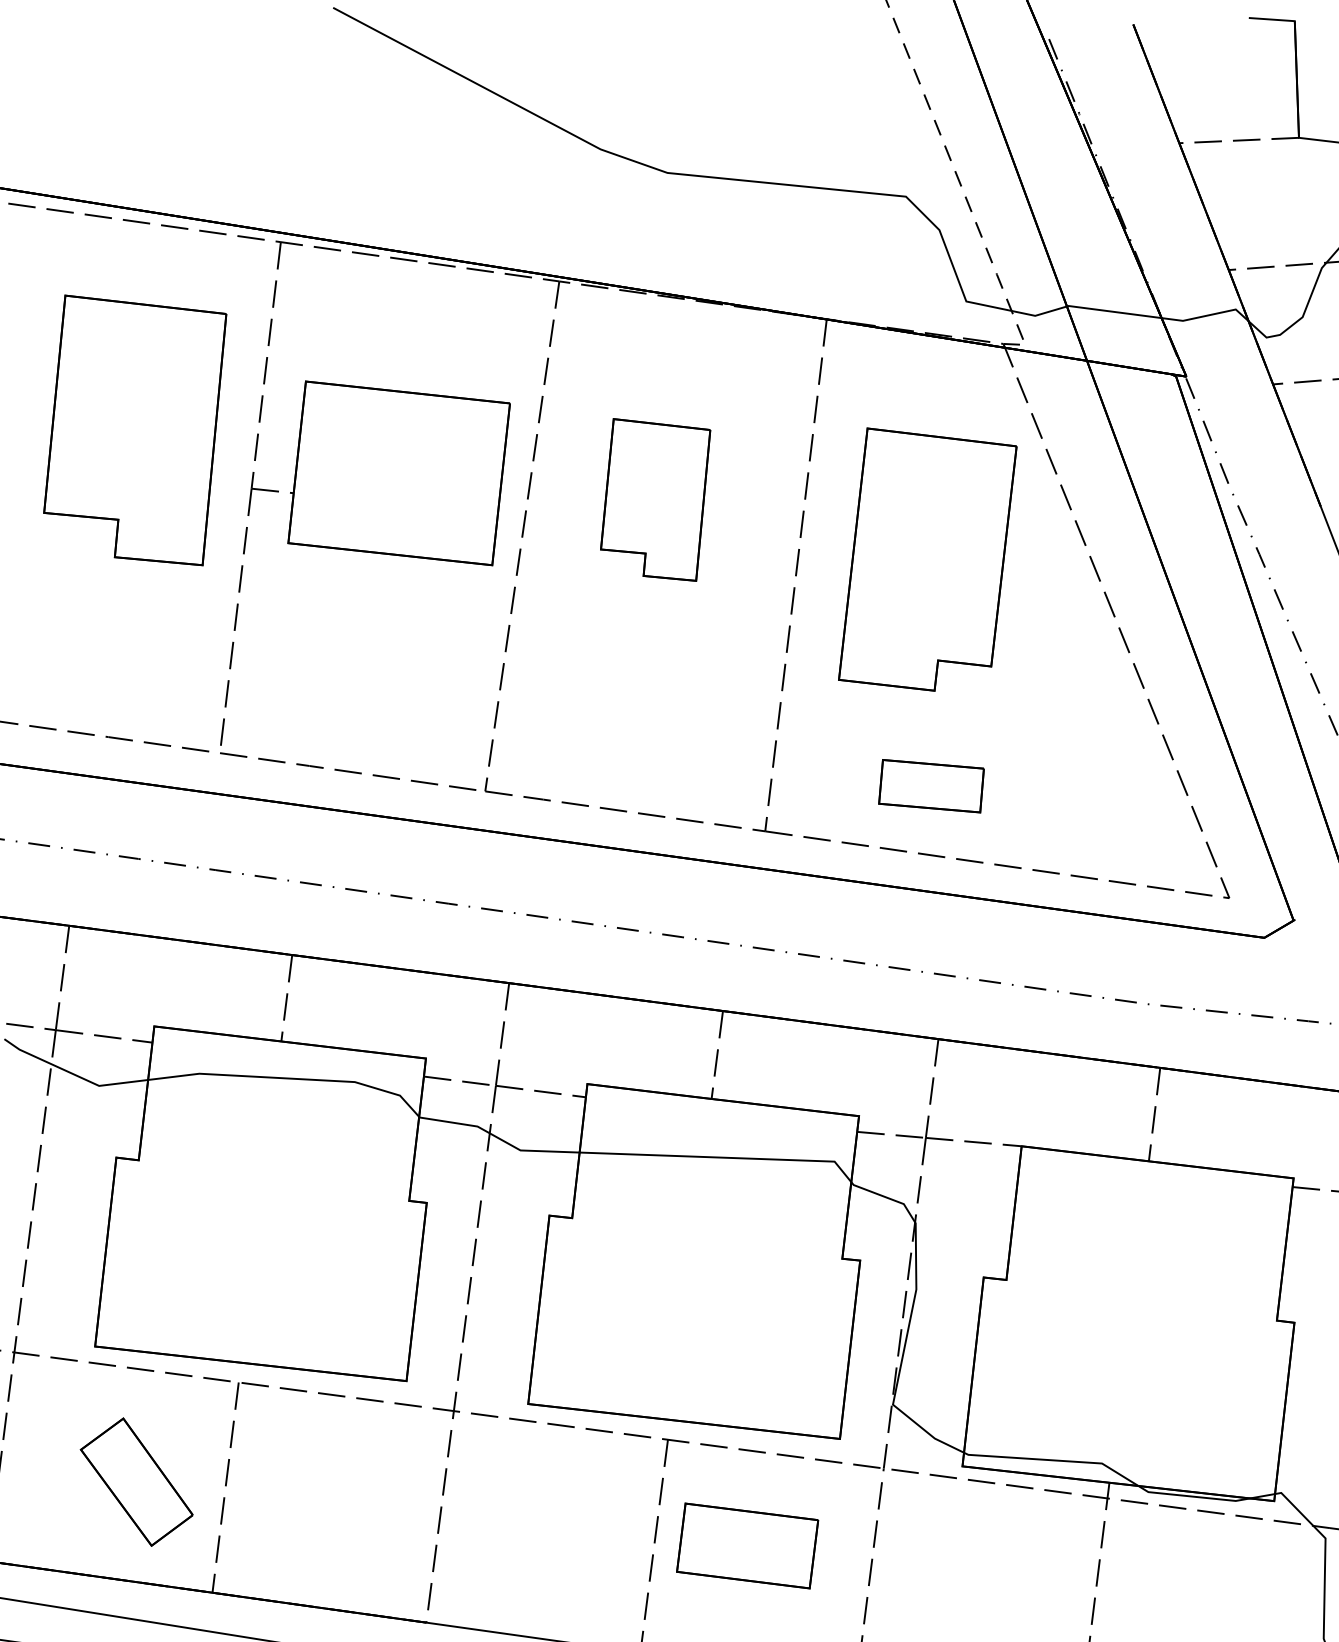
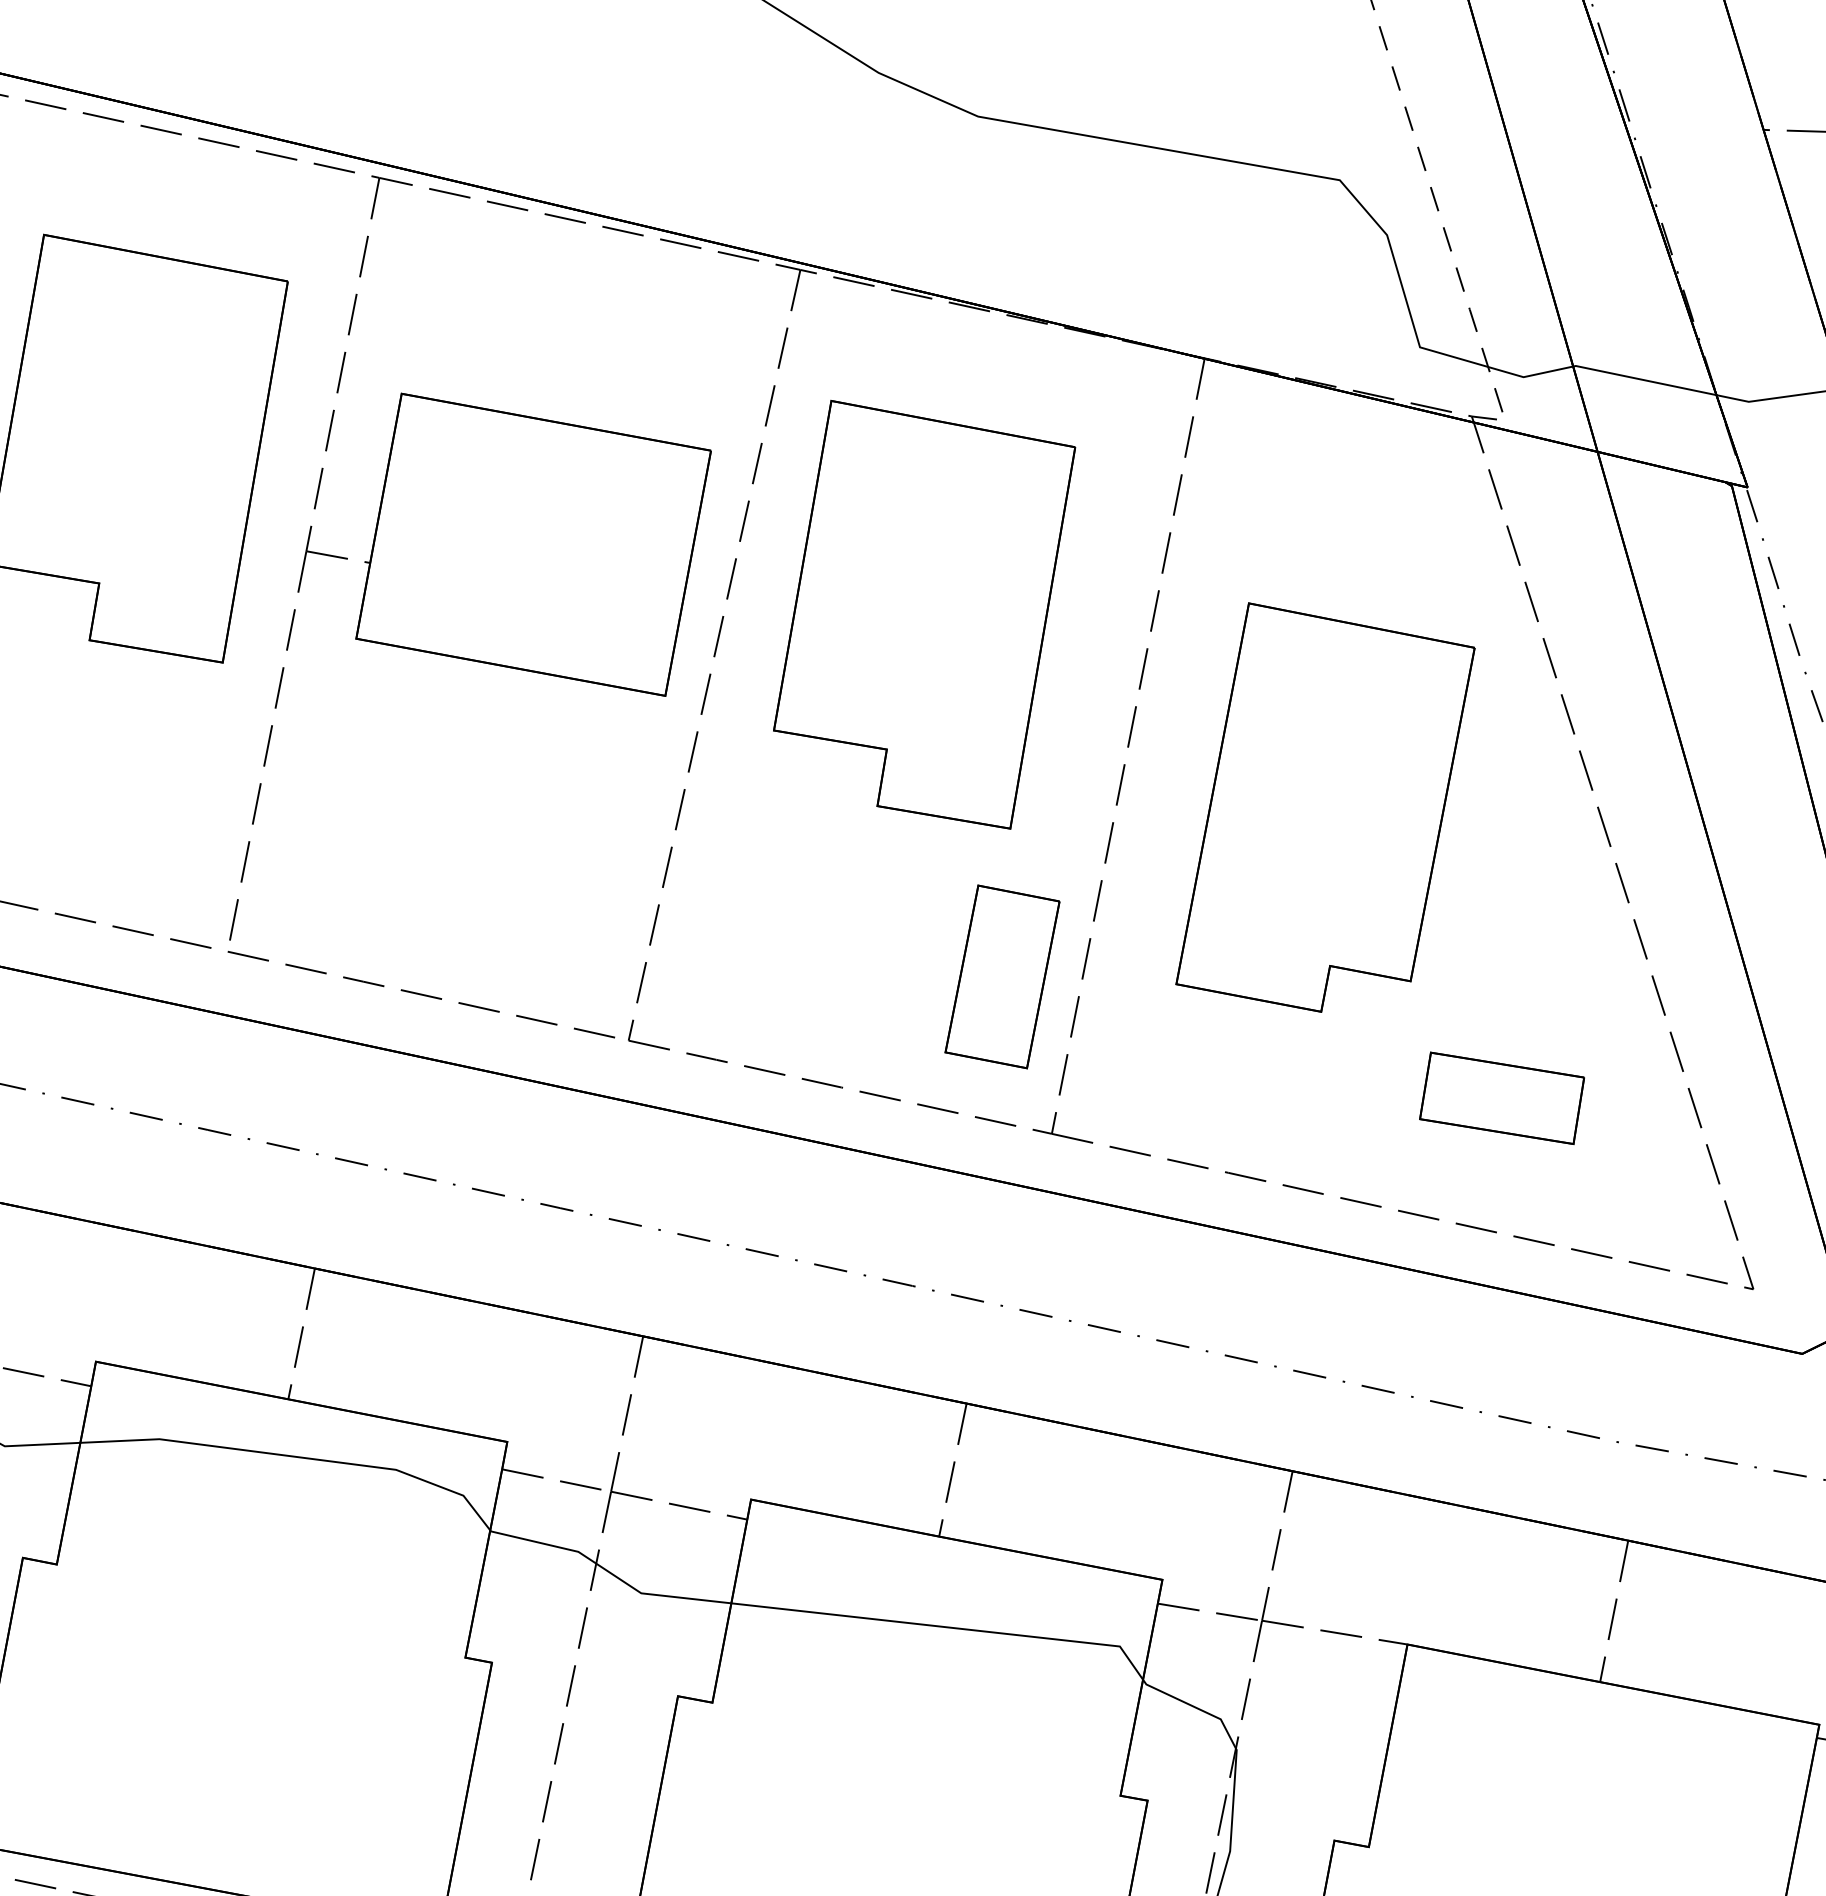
part: (655, 499) -> (922, 614), size x1.67
part: (927, 559) -> (1325, 810), moved
part: (725, 731) -> (1002, 976), added
part: (931, 786) -> (1502, 1098), moved

